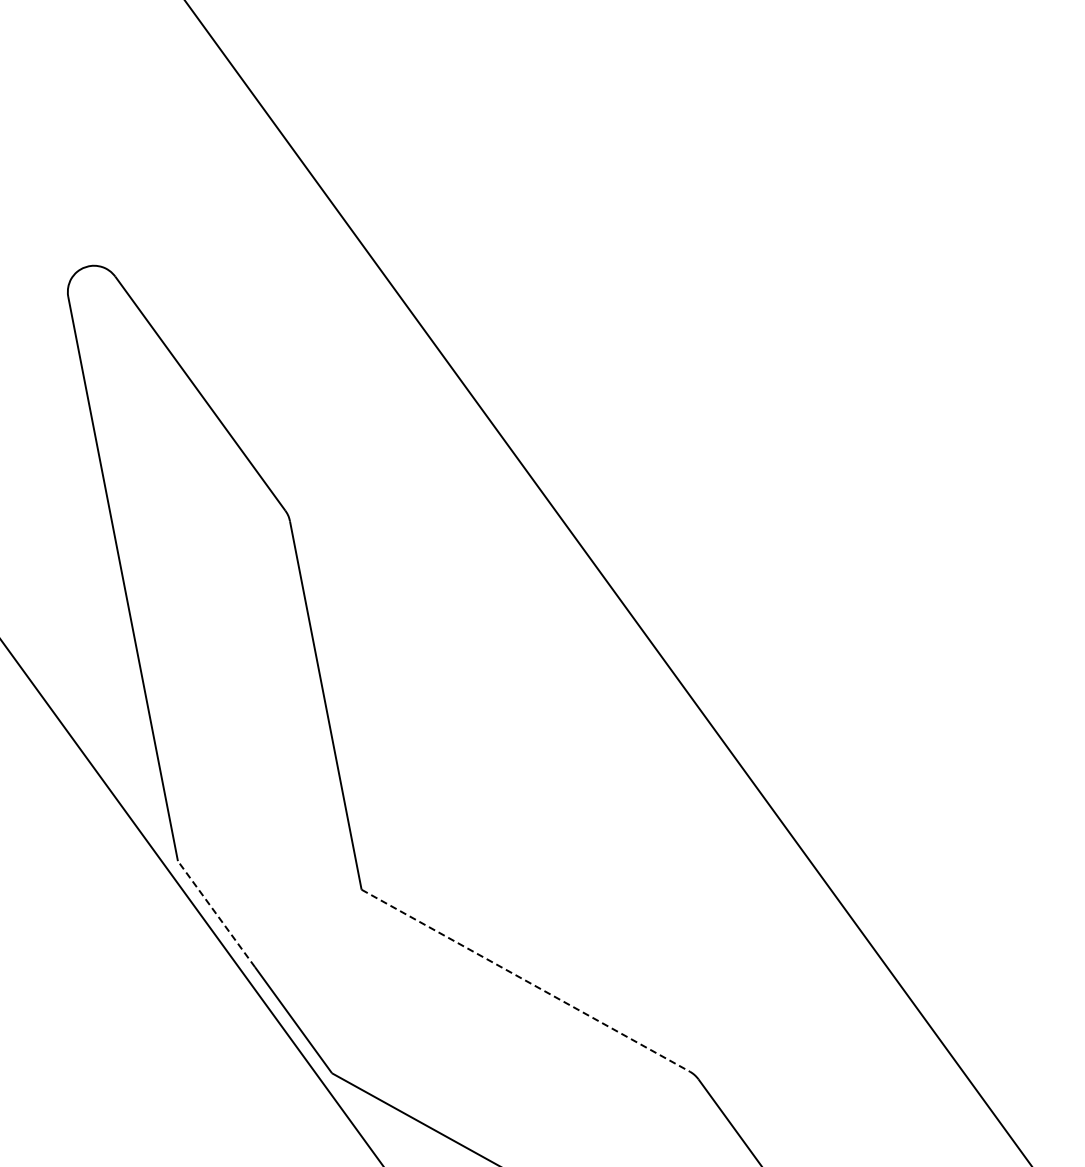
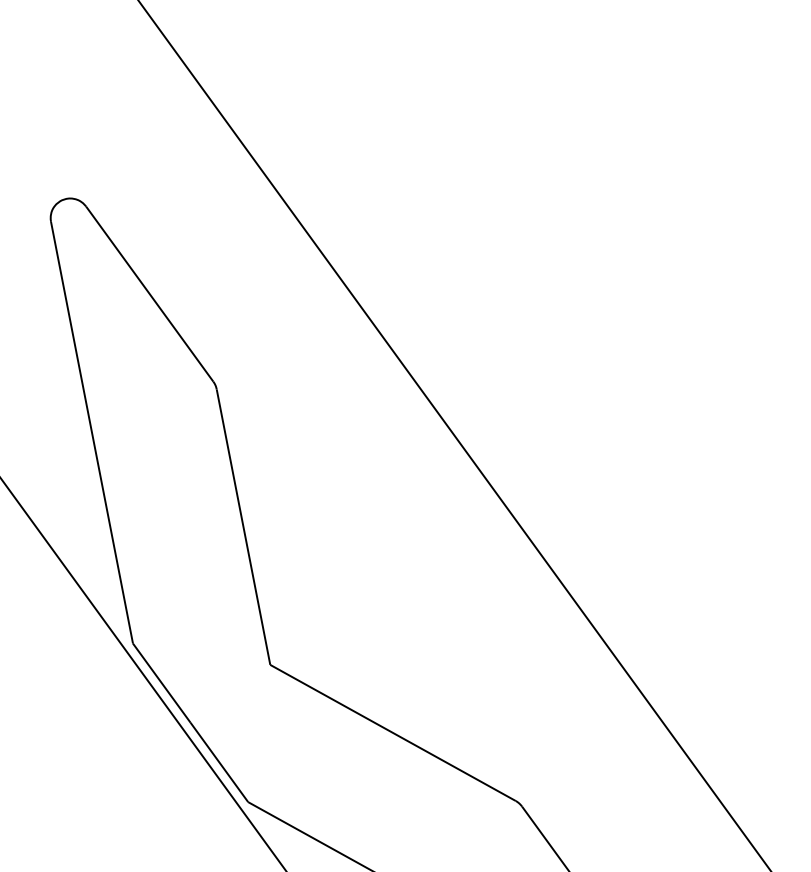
line: (216, 914) -> (161, 683), dashed -> solid
line: (525, 980) -> (392, 732), dashed -> solid

